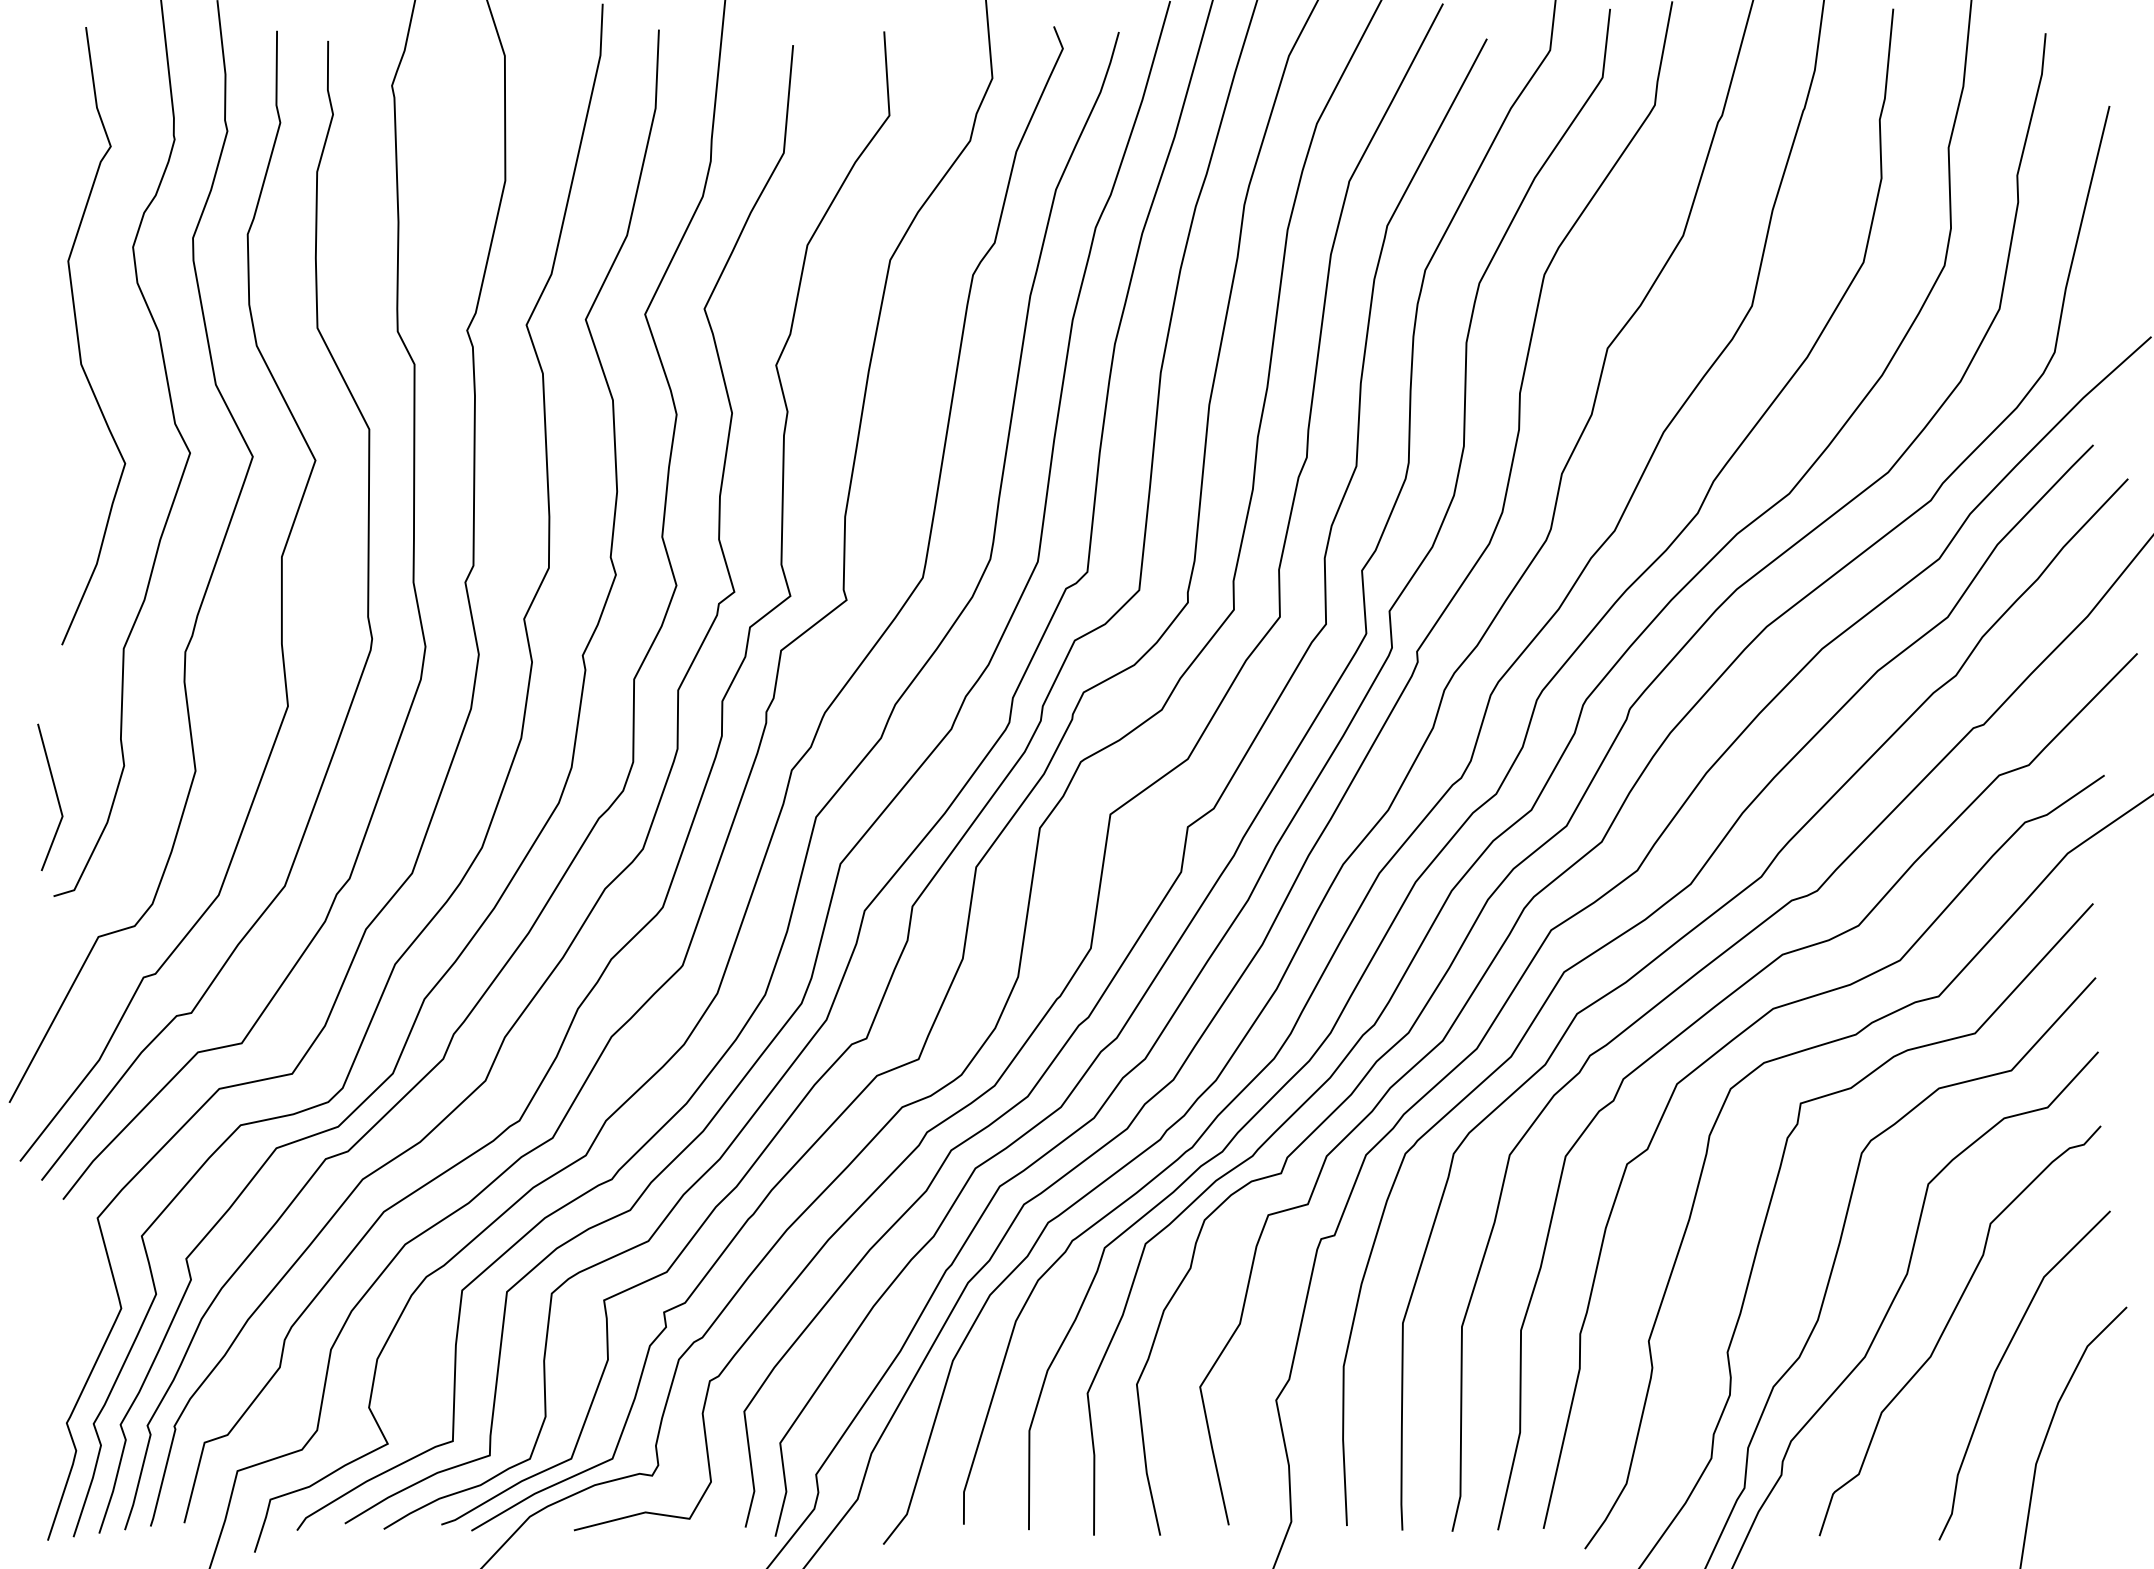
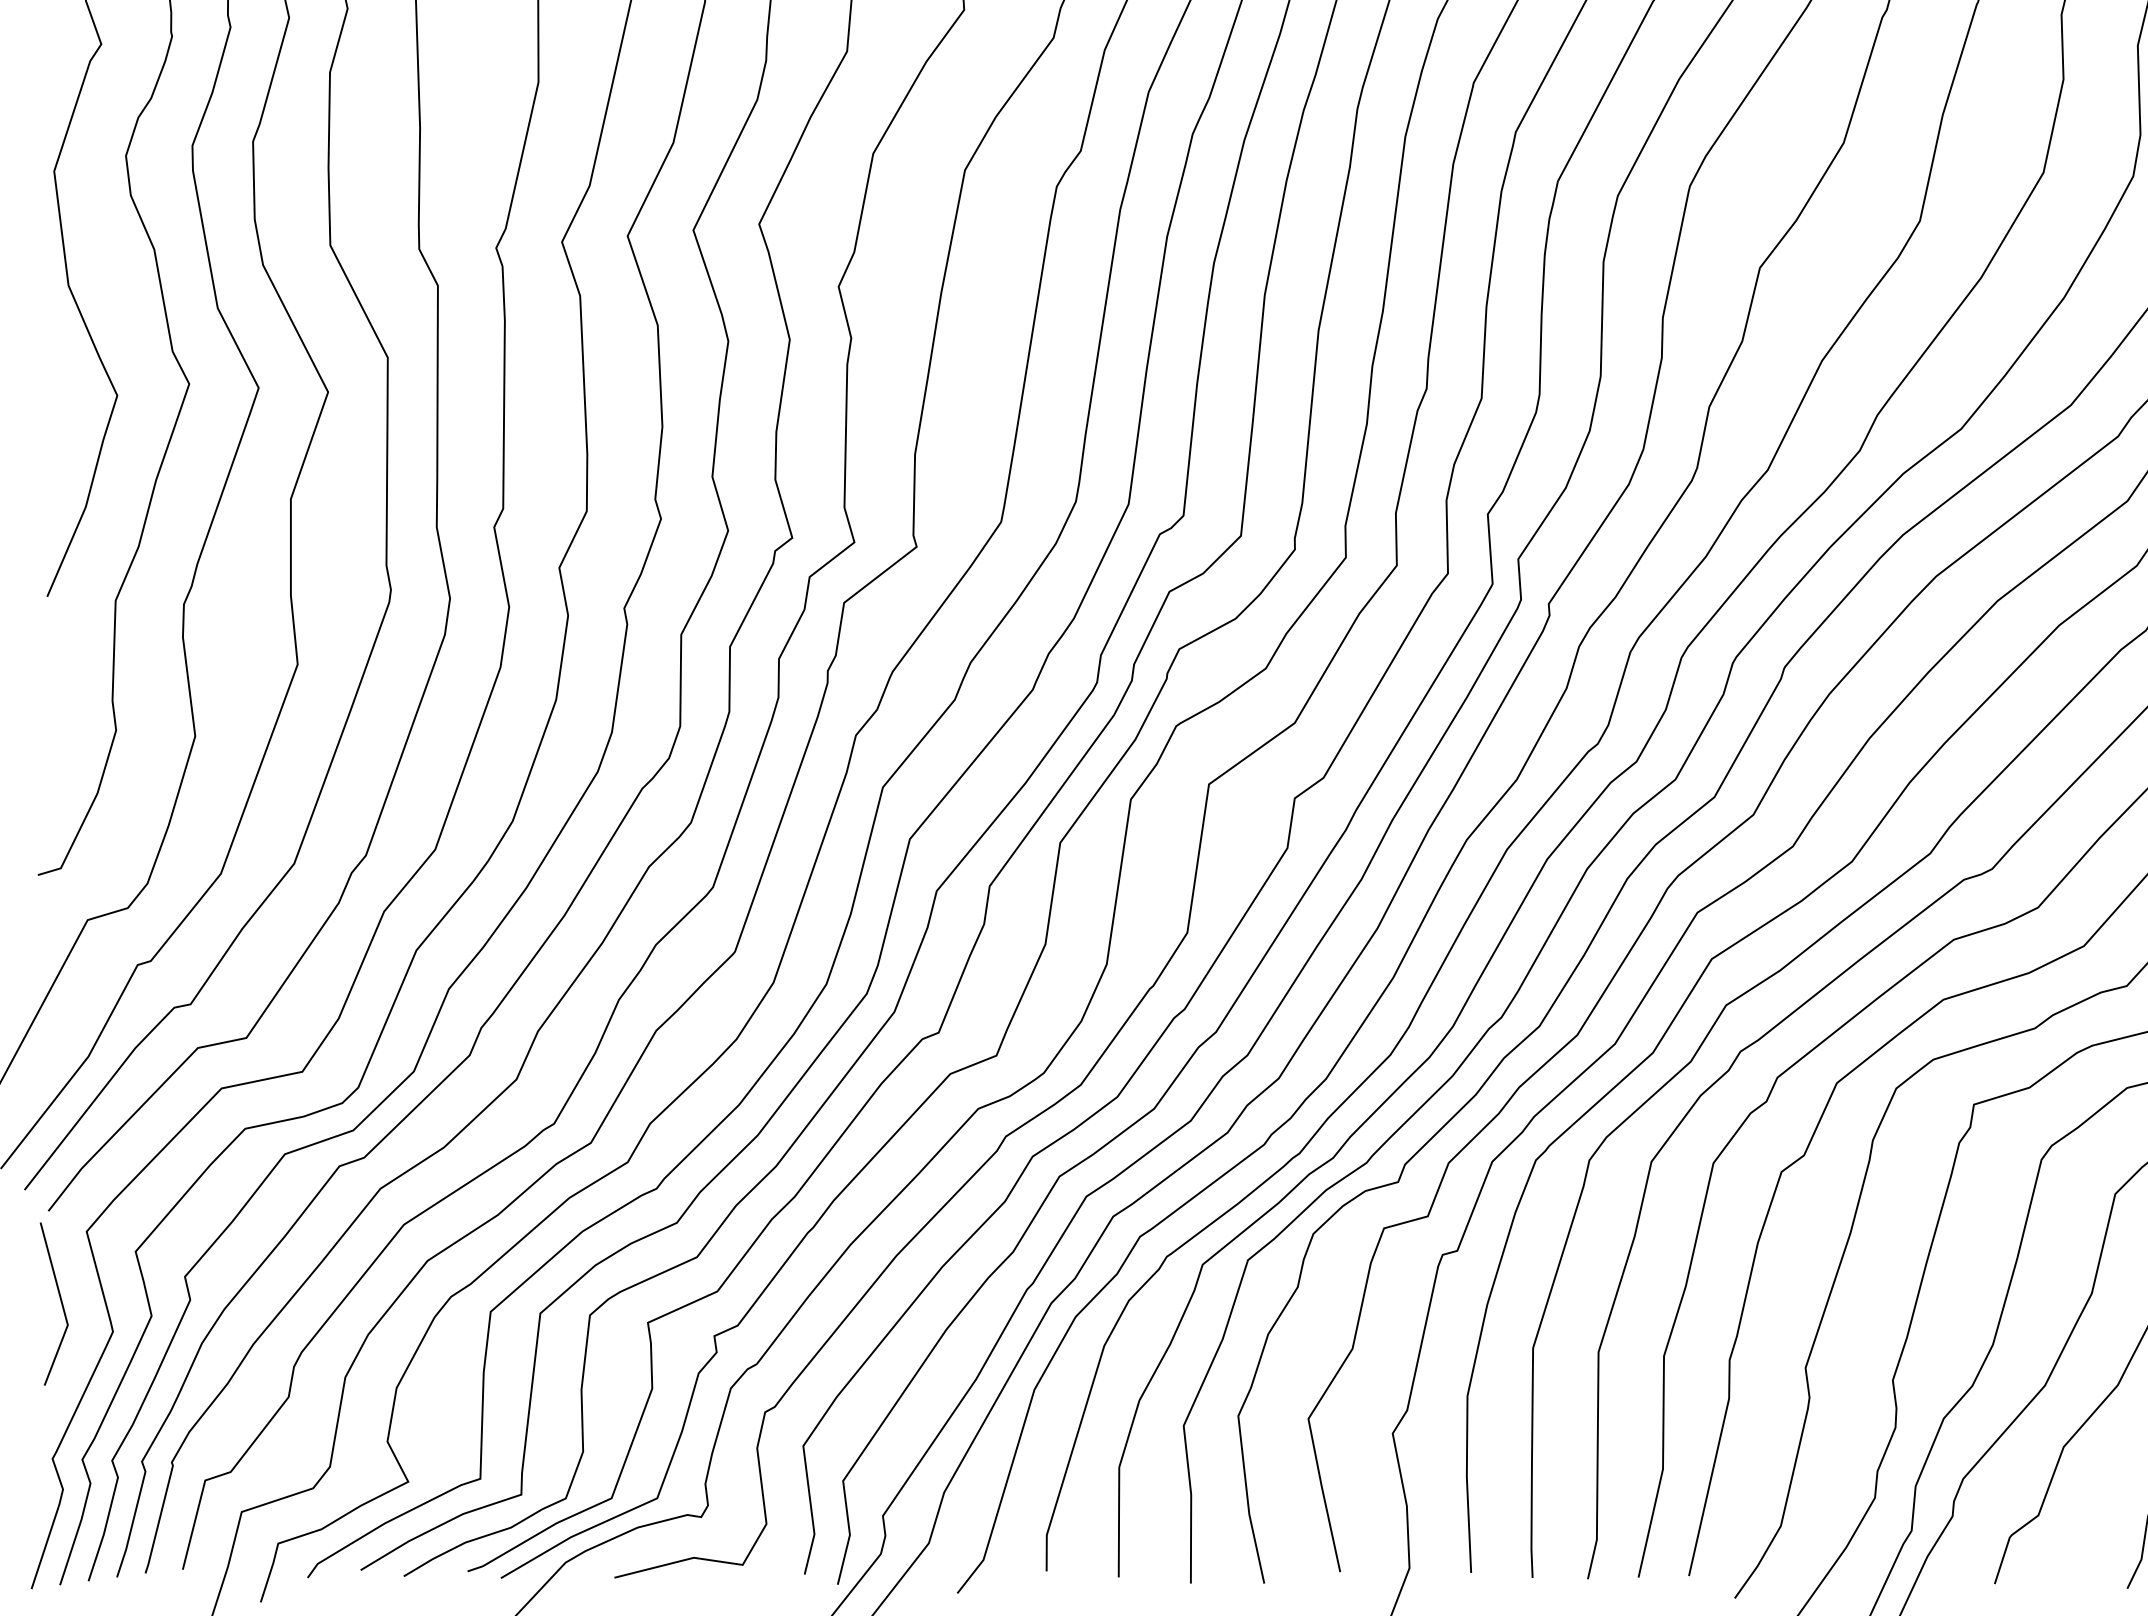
line: (55, 794) -> (59, 1300), moved

